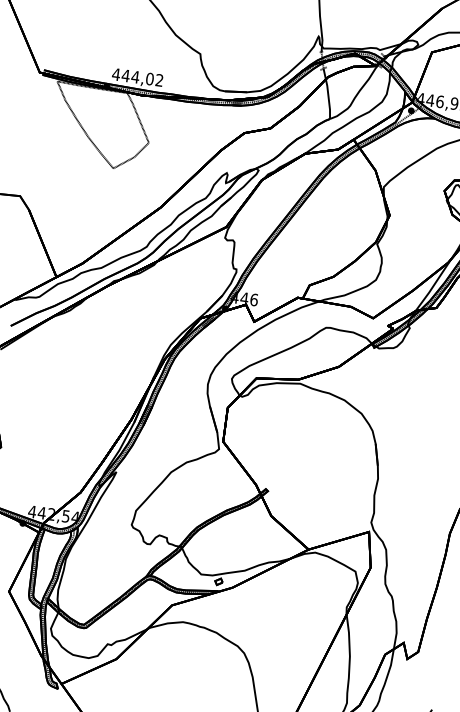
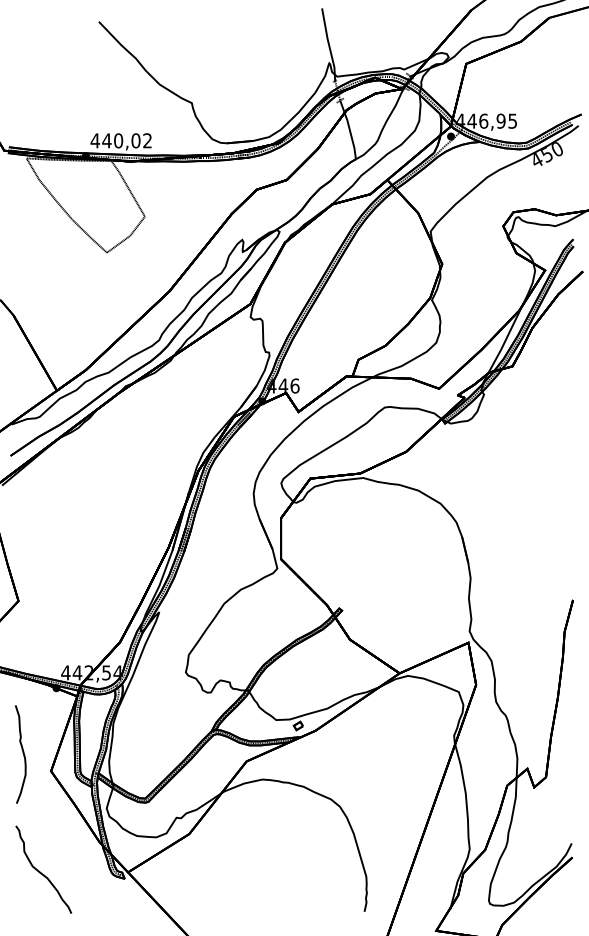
text: (135, 76) -> (118, 140), 444,02 -> 440,02

